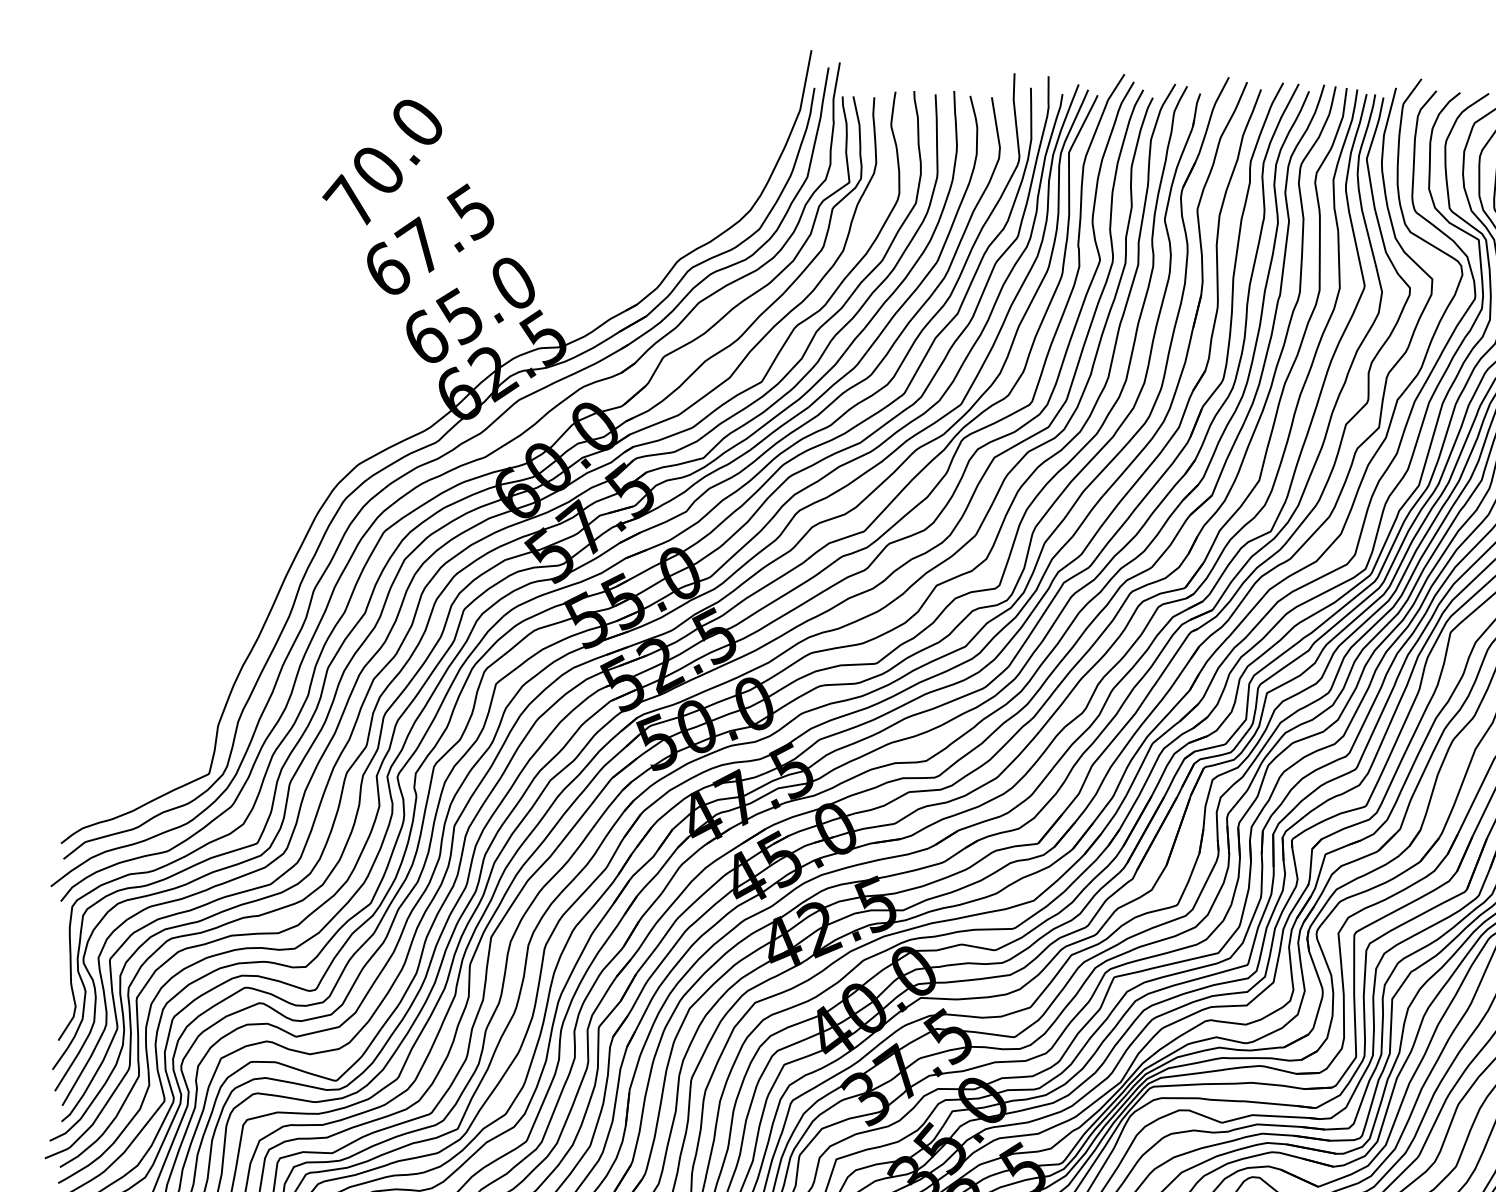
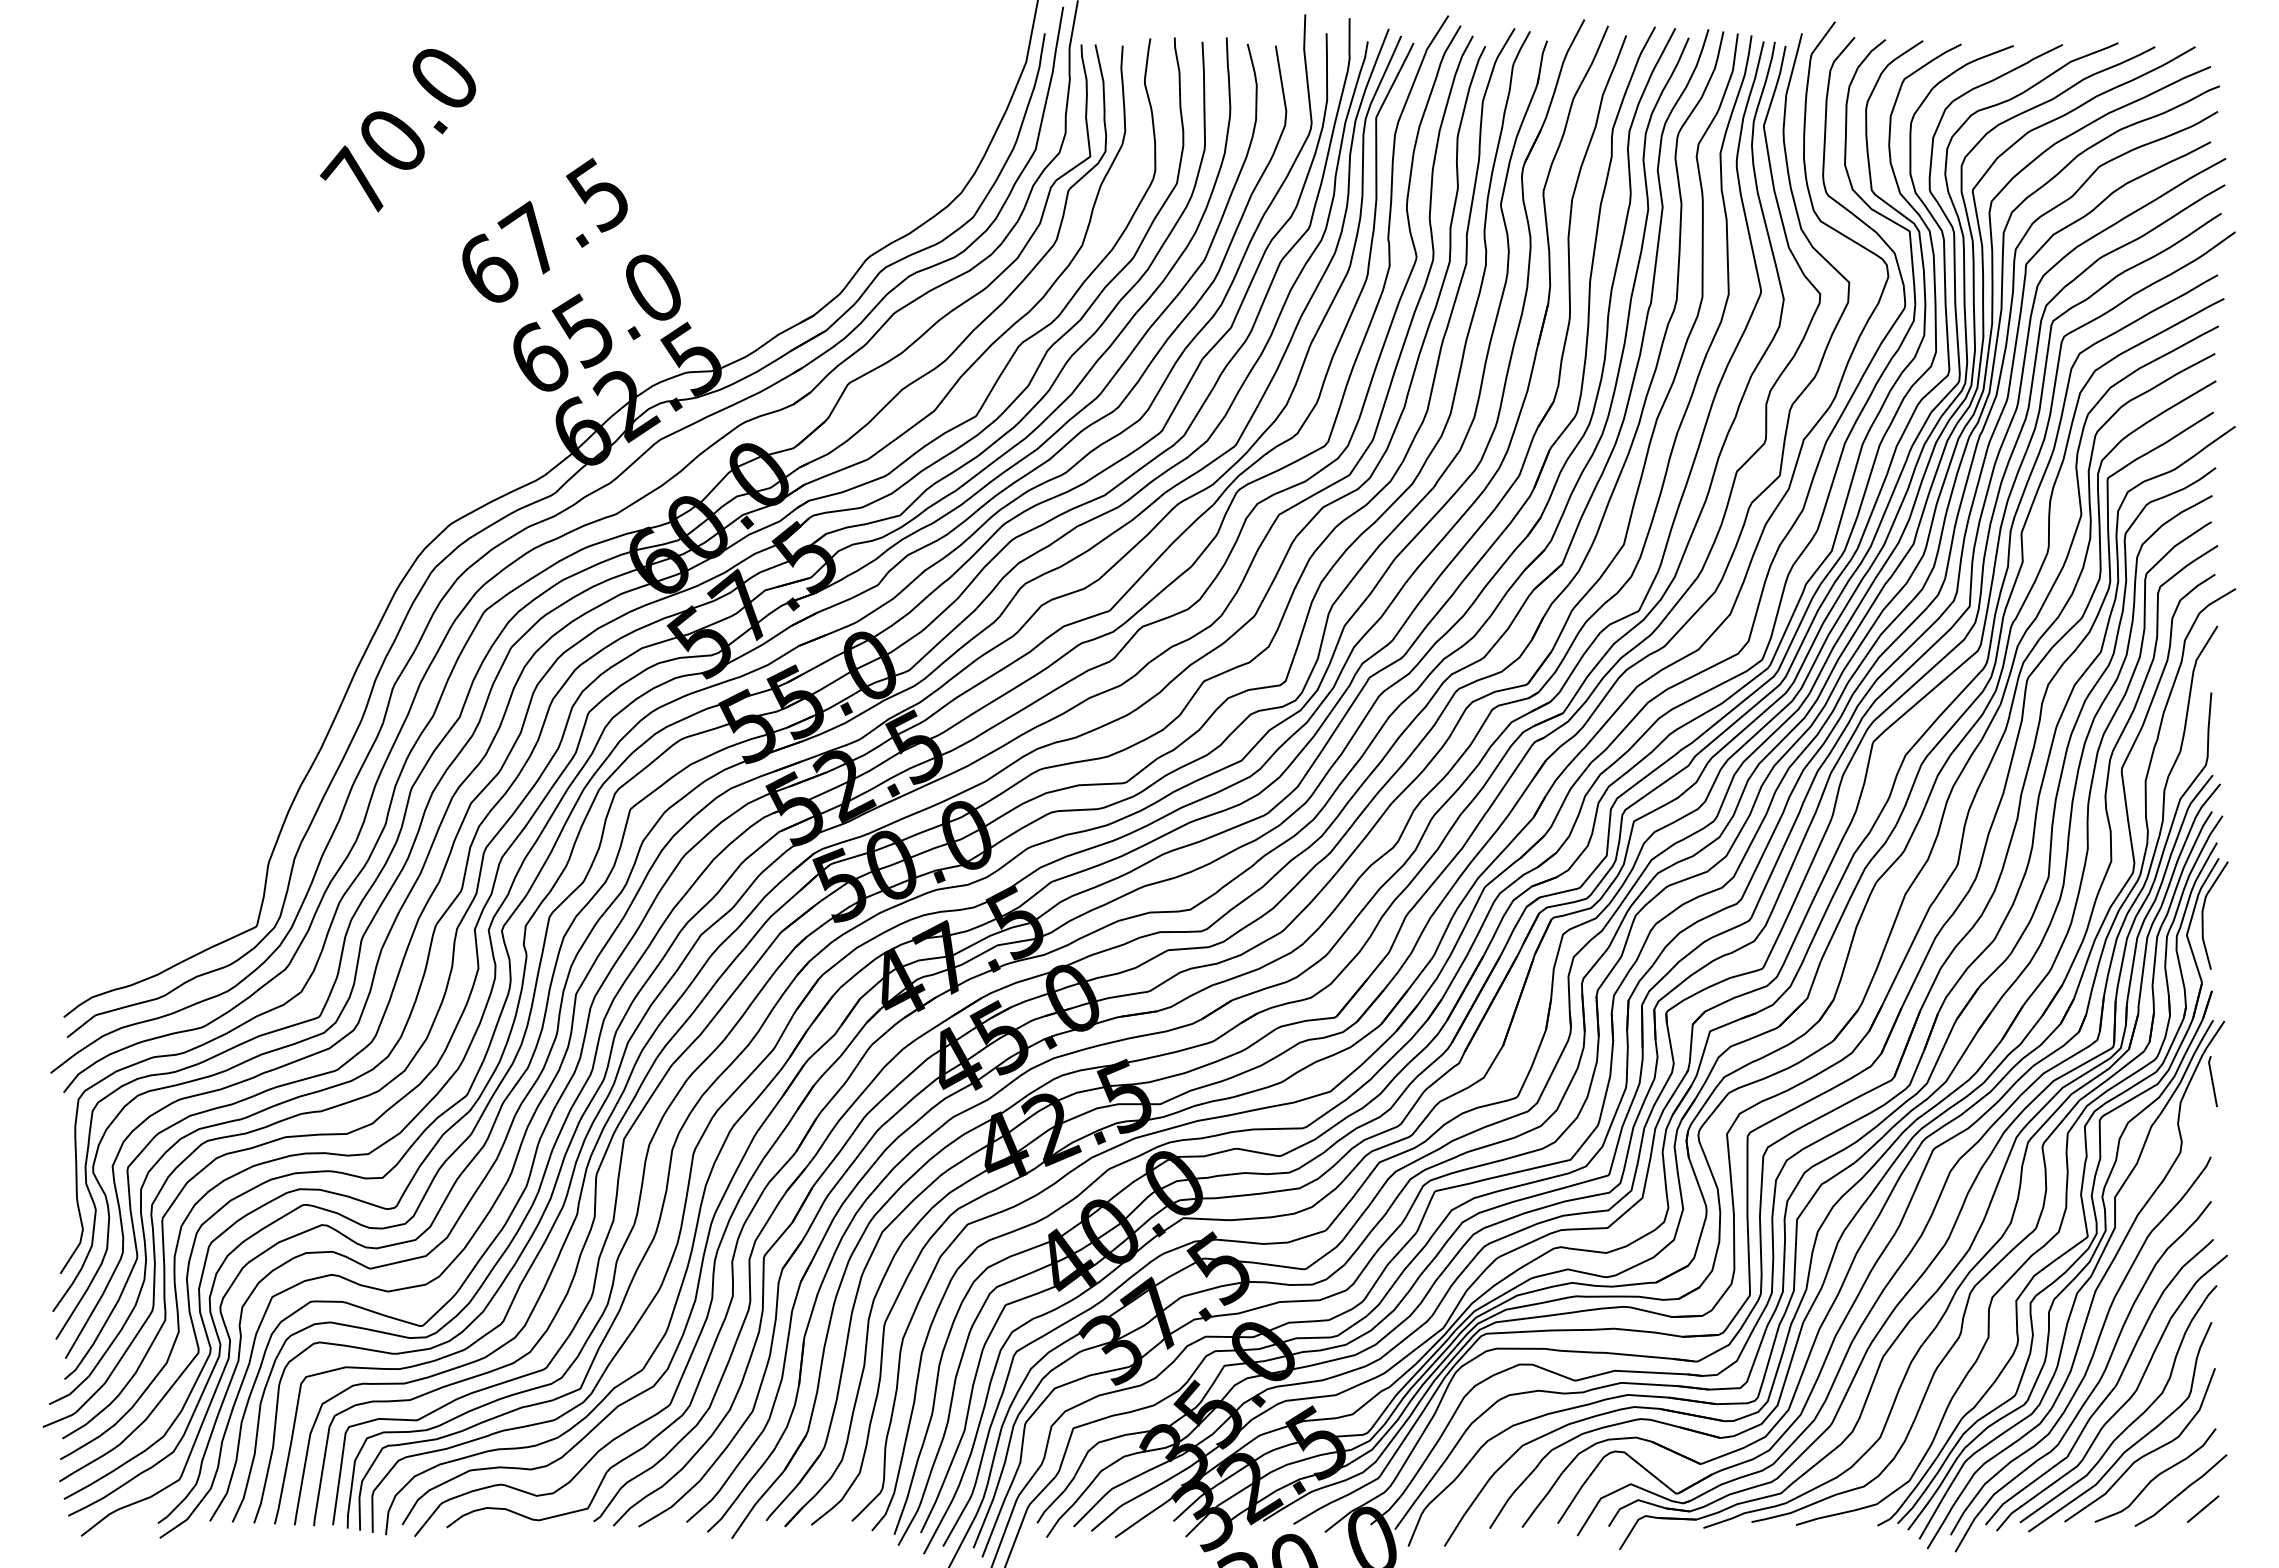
text: (381, 162) -> (397, 130), moved

